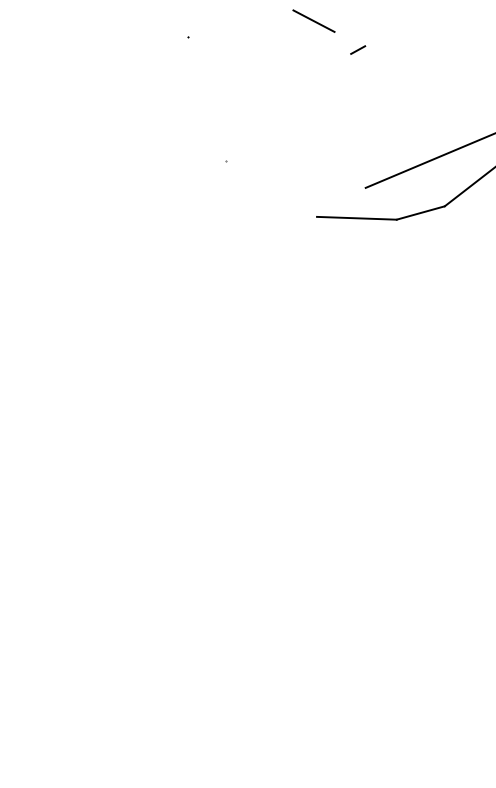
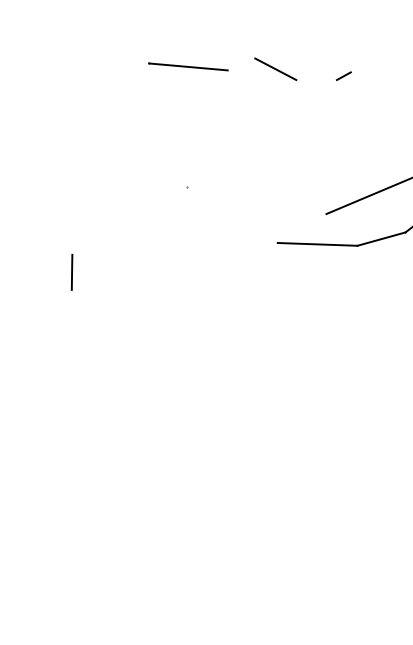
line: (313, 20) -> (275, 68), moved
line: (227, 40) -> (188, 66), added
line: (358, 49) -> (344, 75), moved
line: (111, 245) -> (72, 271), added

